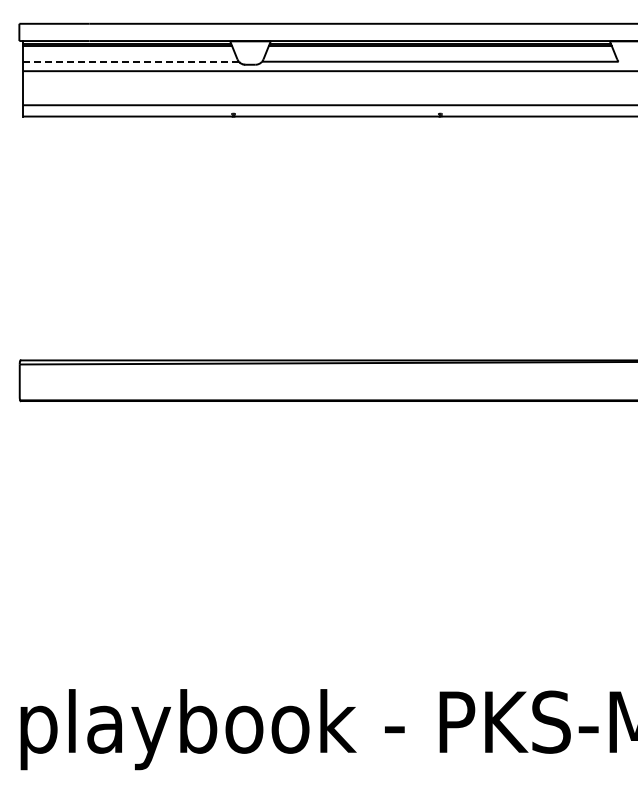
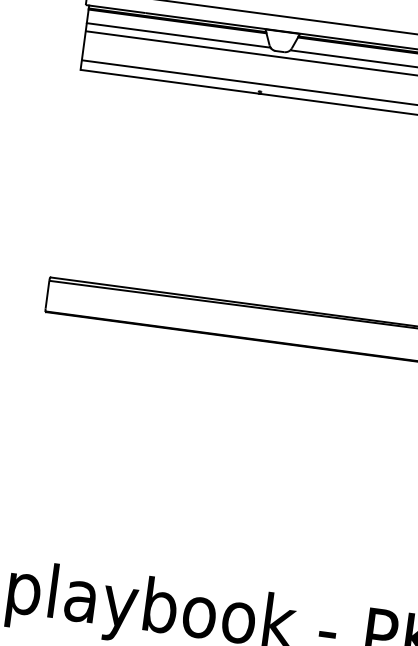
line: (131, 61) -> (179, 35), dashed -> solid

